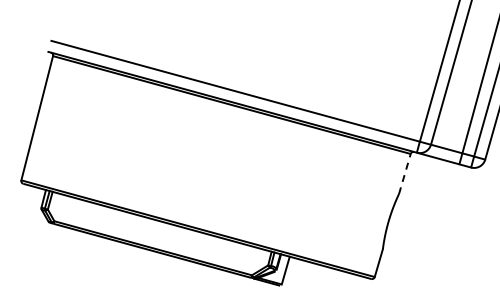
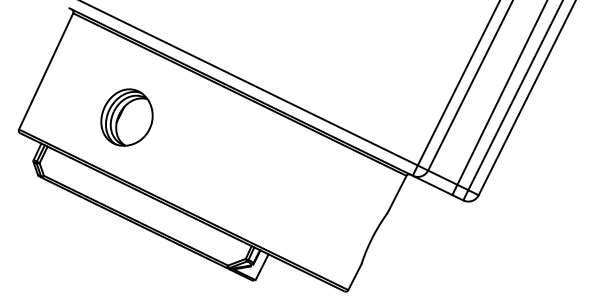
part: (124, 148) -> (126, 117), added
line: (405, 173) -> (397, 194), dashed -> solid

